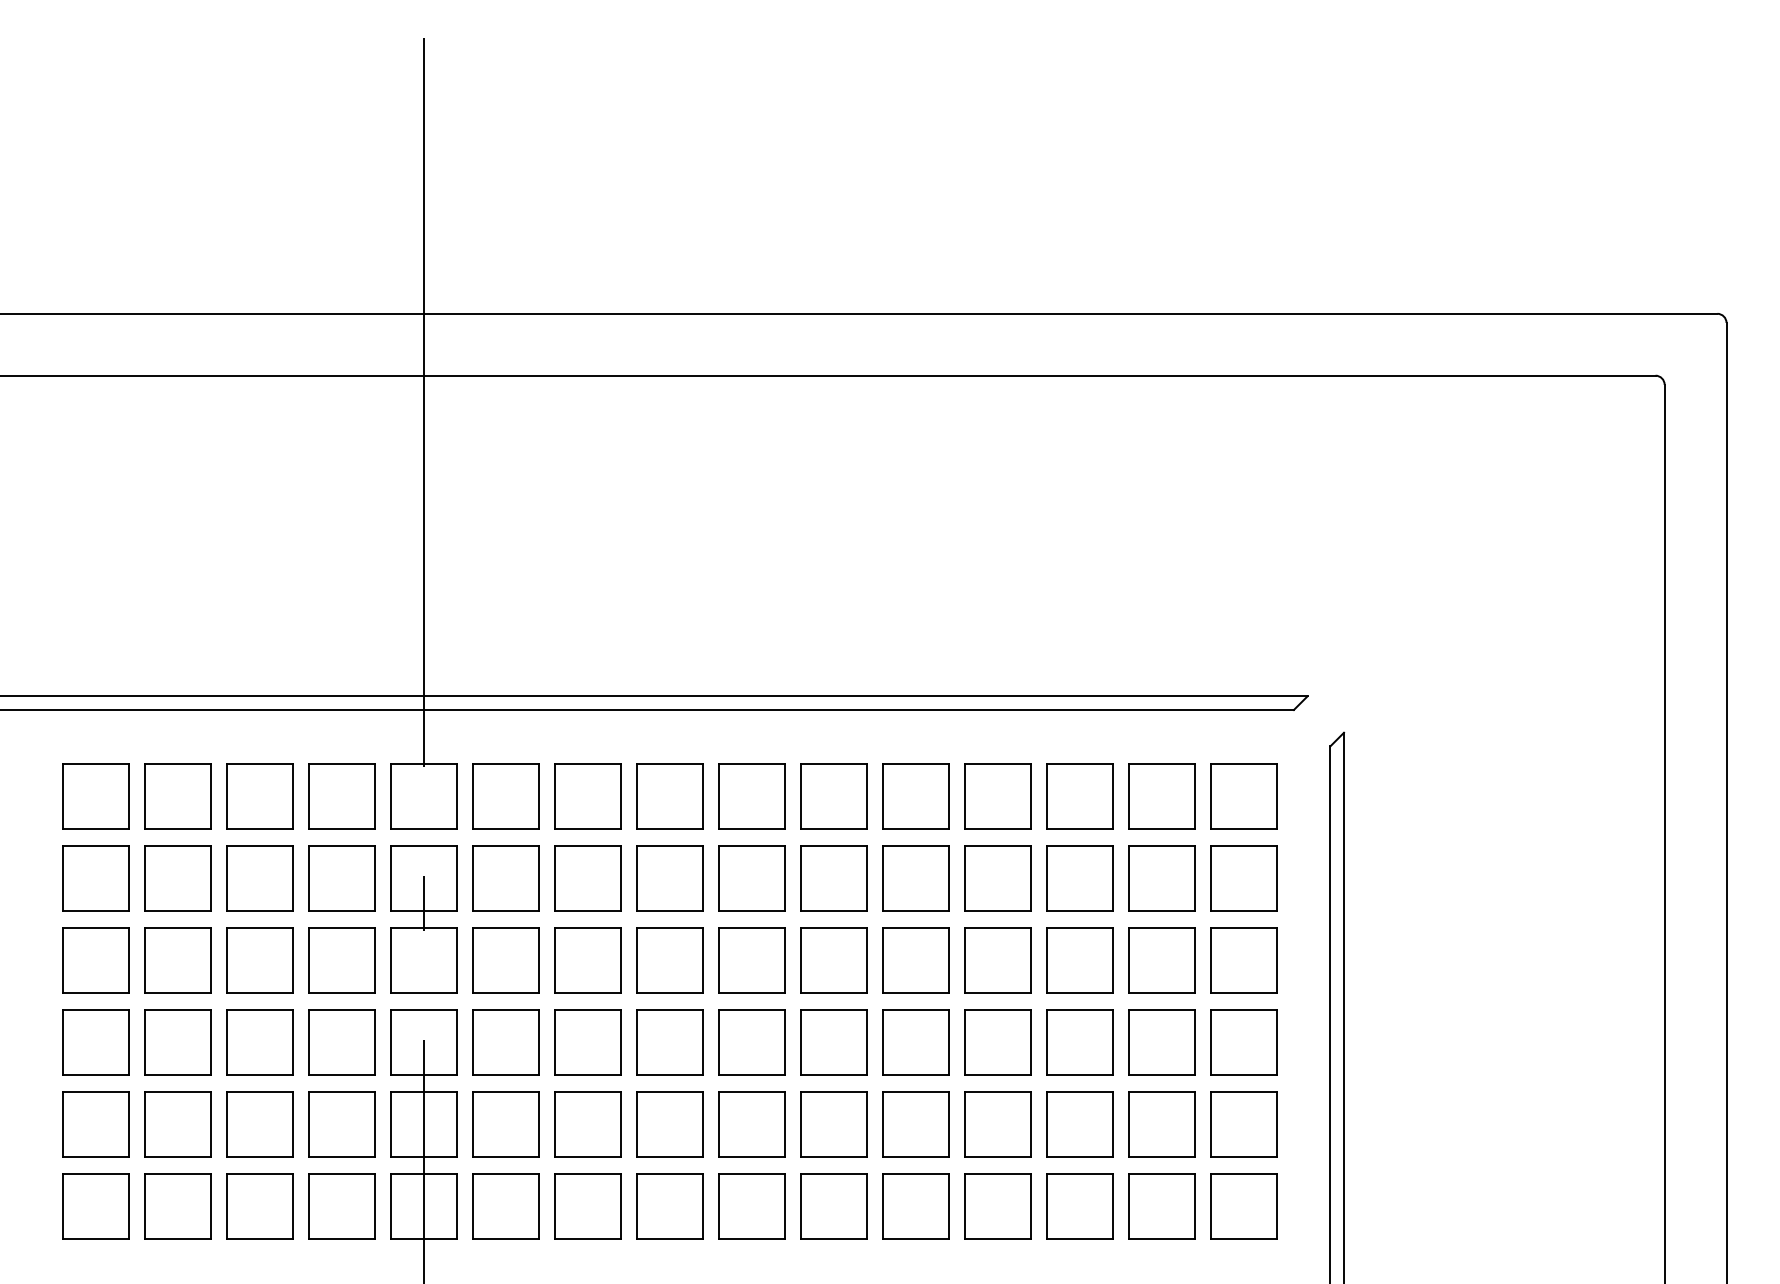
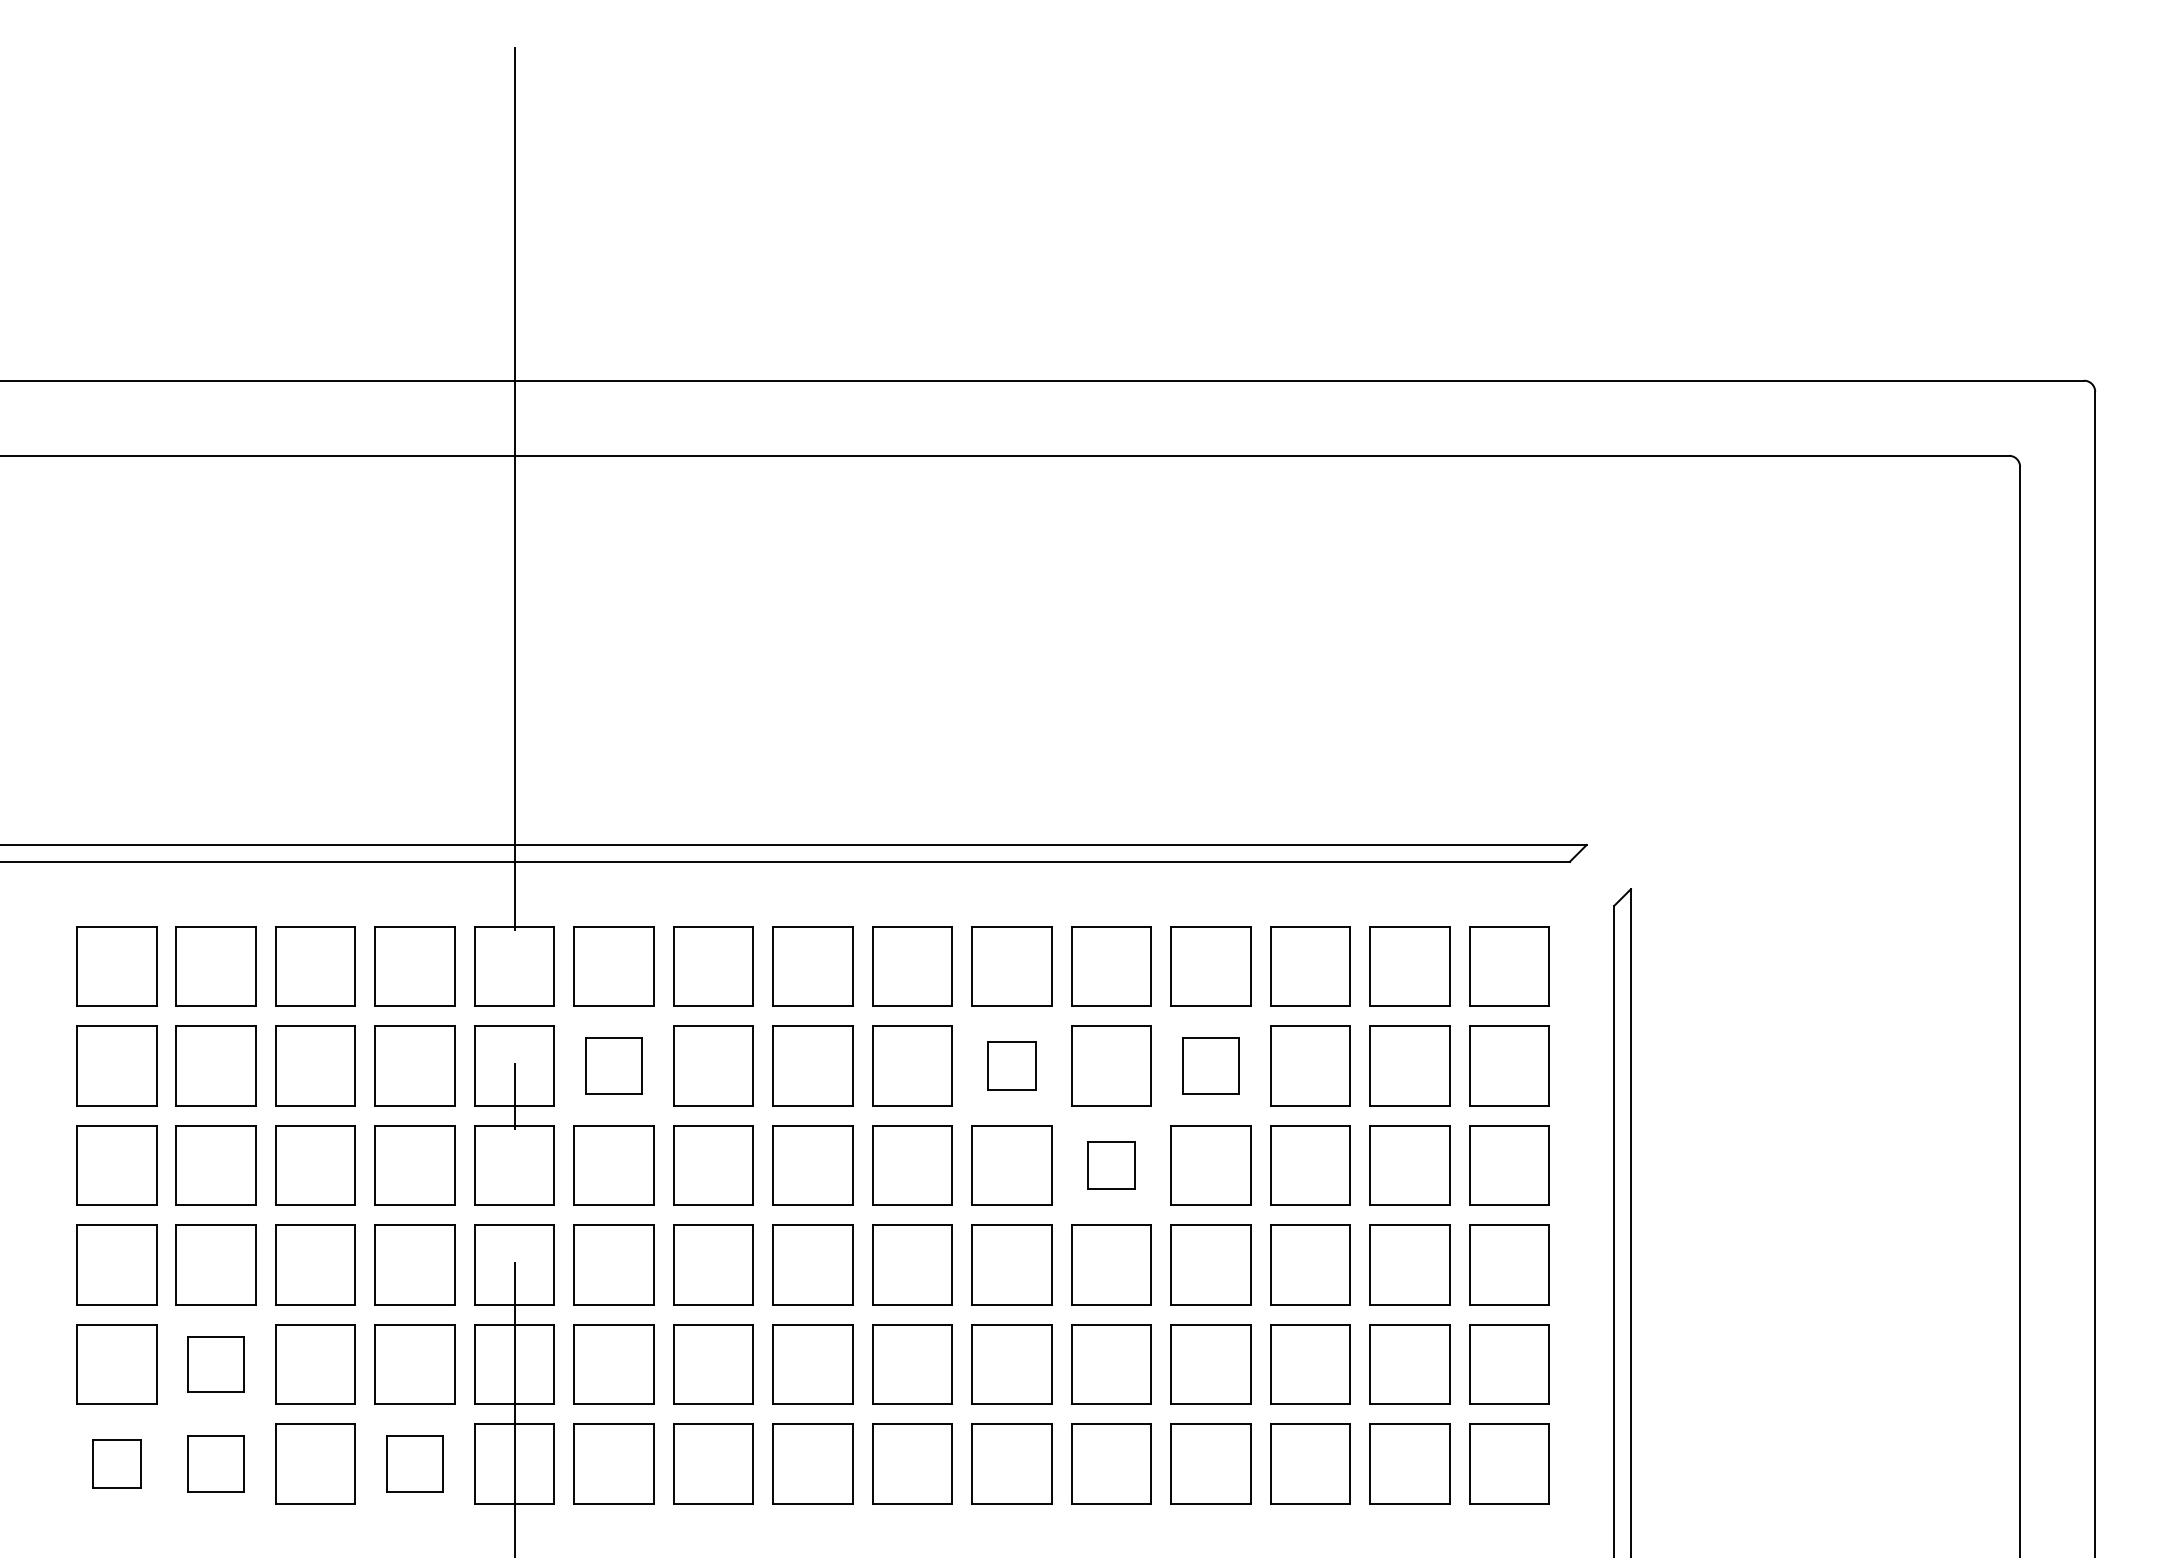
part: (505, 878) -> (613, 1065), size x0.7
part: (833, 878) -> (1011, 1065), size x0.6
part: (997, 878) -> (1210, 1065), size x0.7
part: (915, 960) -> (1111, 1165), size x0.6
part: (177, 1124) -> (215, 1364), size x0.7
part: (96, 1206) -> (116, 1463), size x0.6
part: (177, 1206) -> (215, 1463), size x0.7
part: (341, 1206) -> (414, 1463), size x0.7

